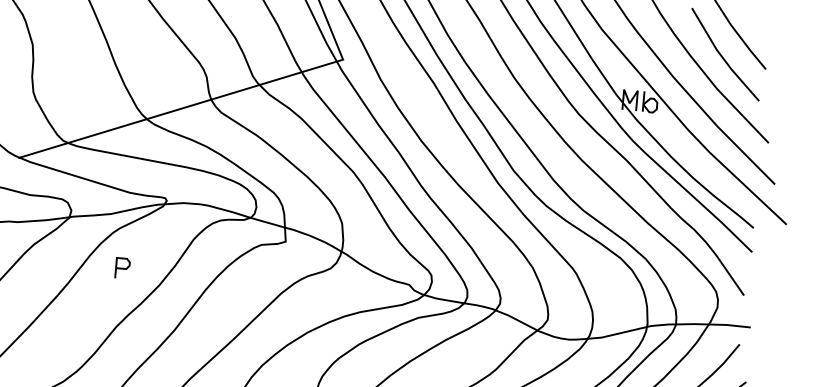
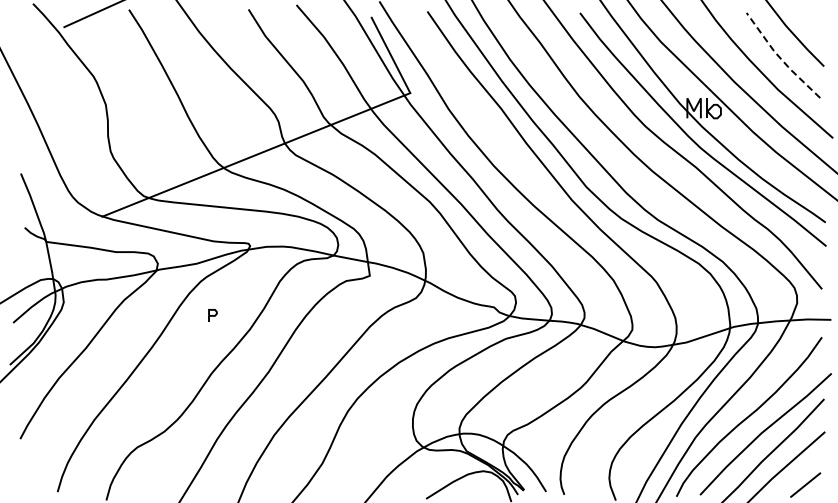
line: (722, 57) -> (780, 58), solid -> dashed
part: (122, 268) -> (212, 315), size x0.6

